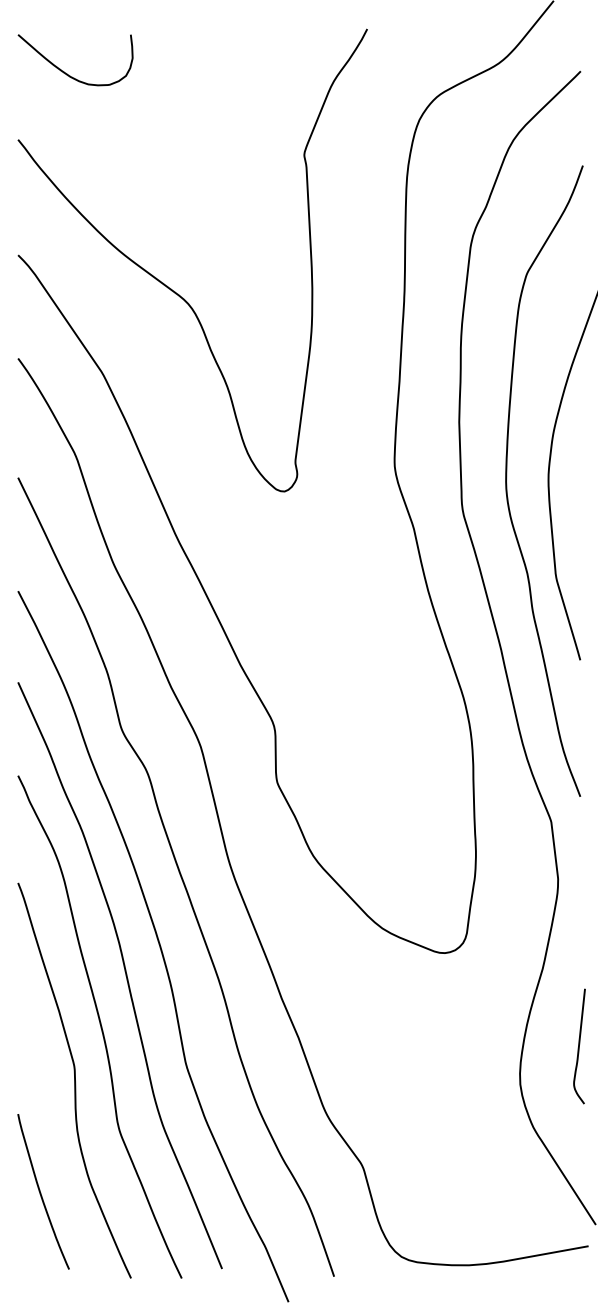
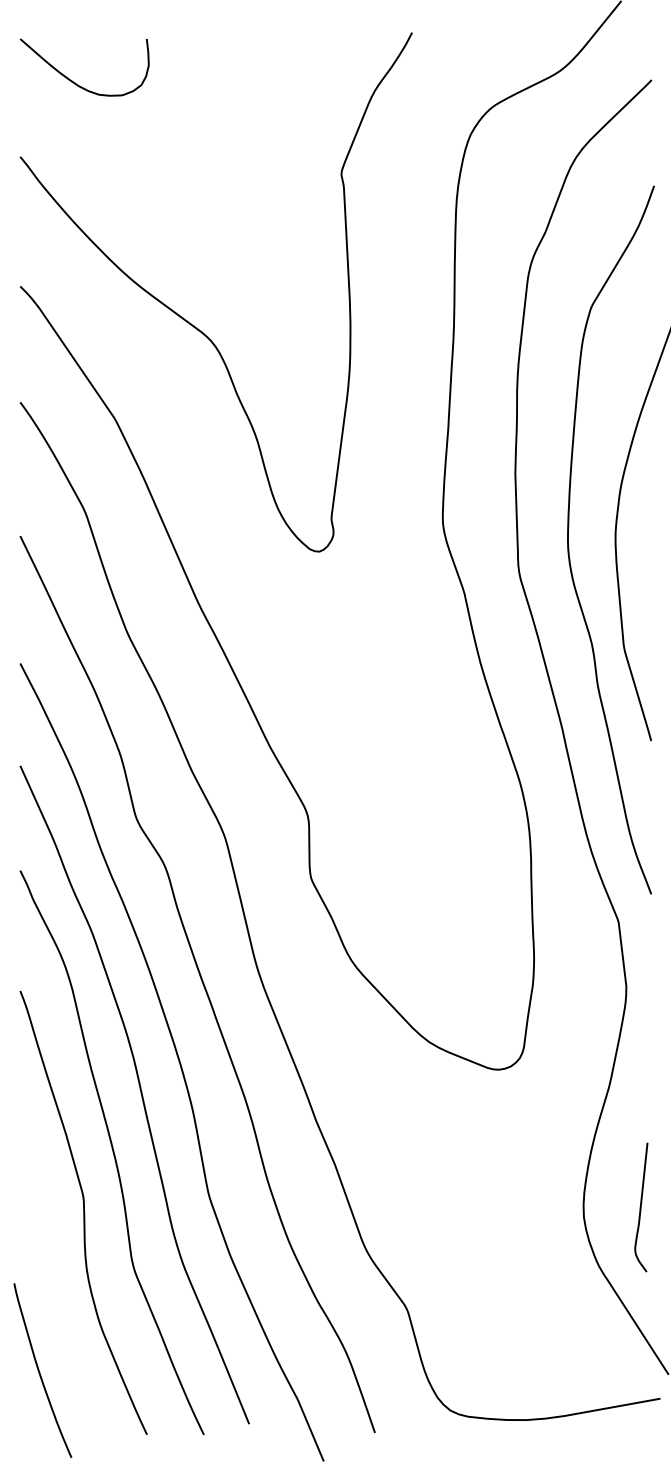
curve: (579, 1046) -> (641, 1207), moved
curve: (41, 1193) -> (40, 1372), moved

